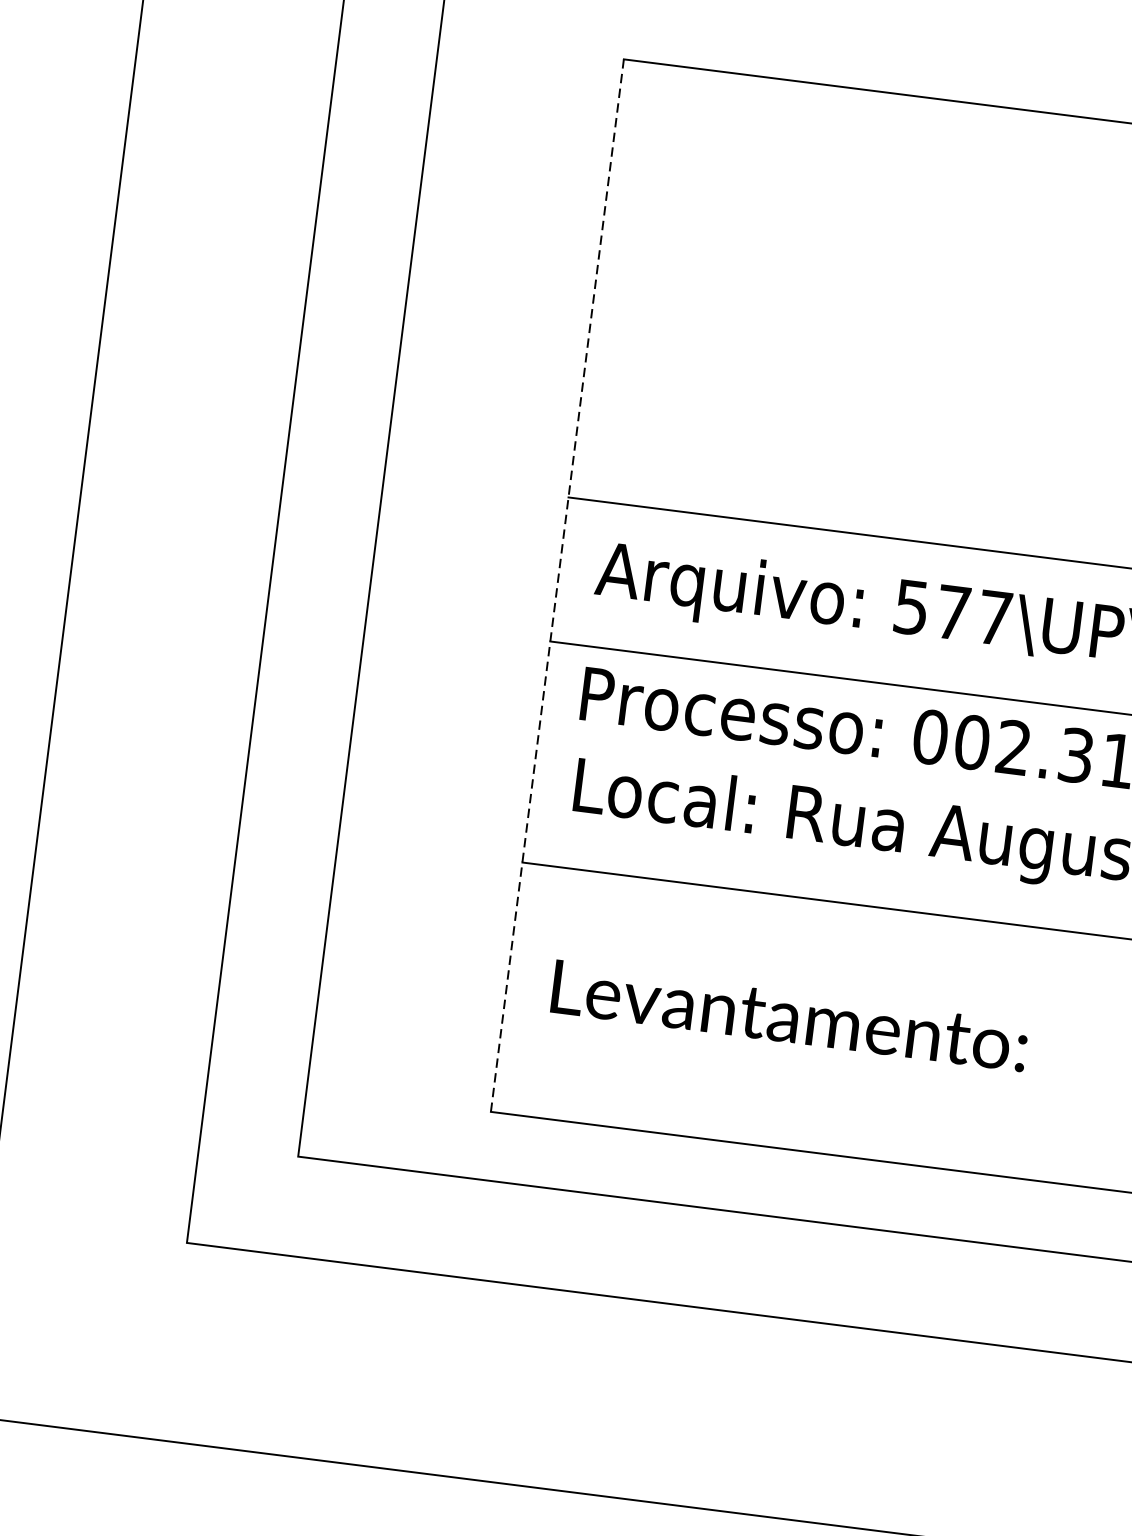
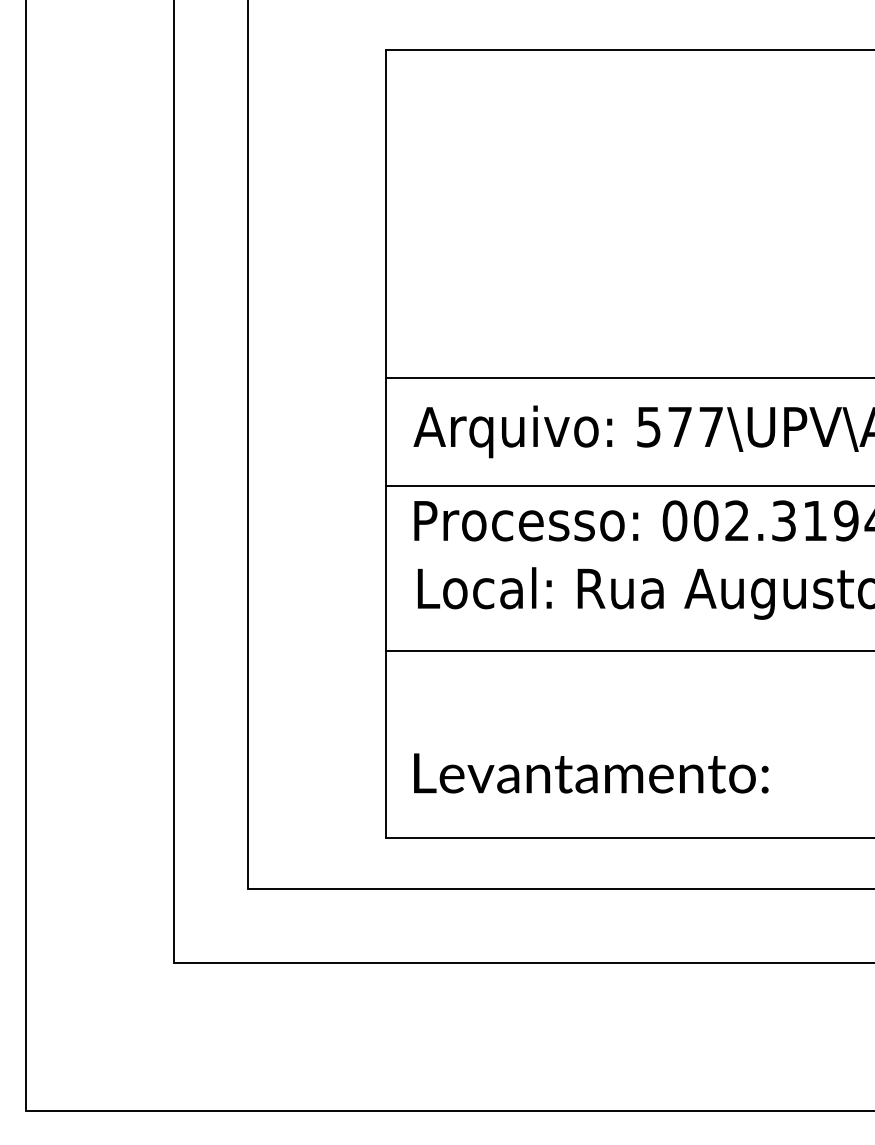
line: (556, 584) -> (385, 443), dashed -> solid
text: (790, 1016) -> (591, 773), moved

